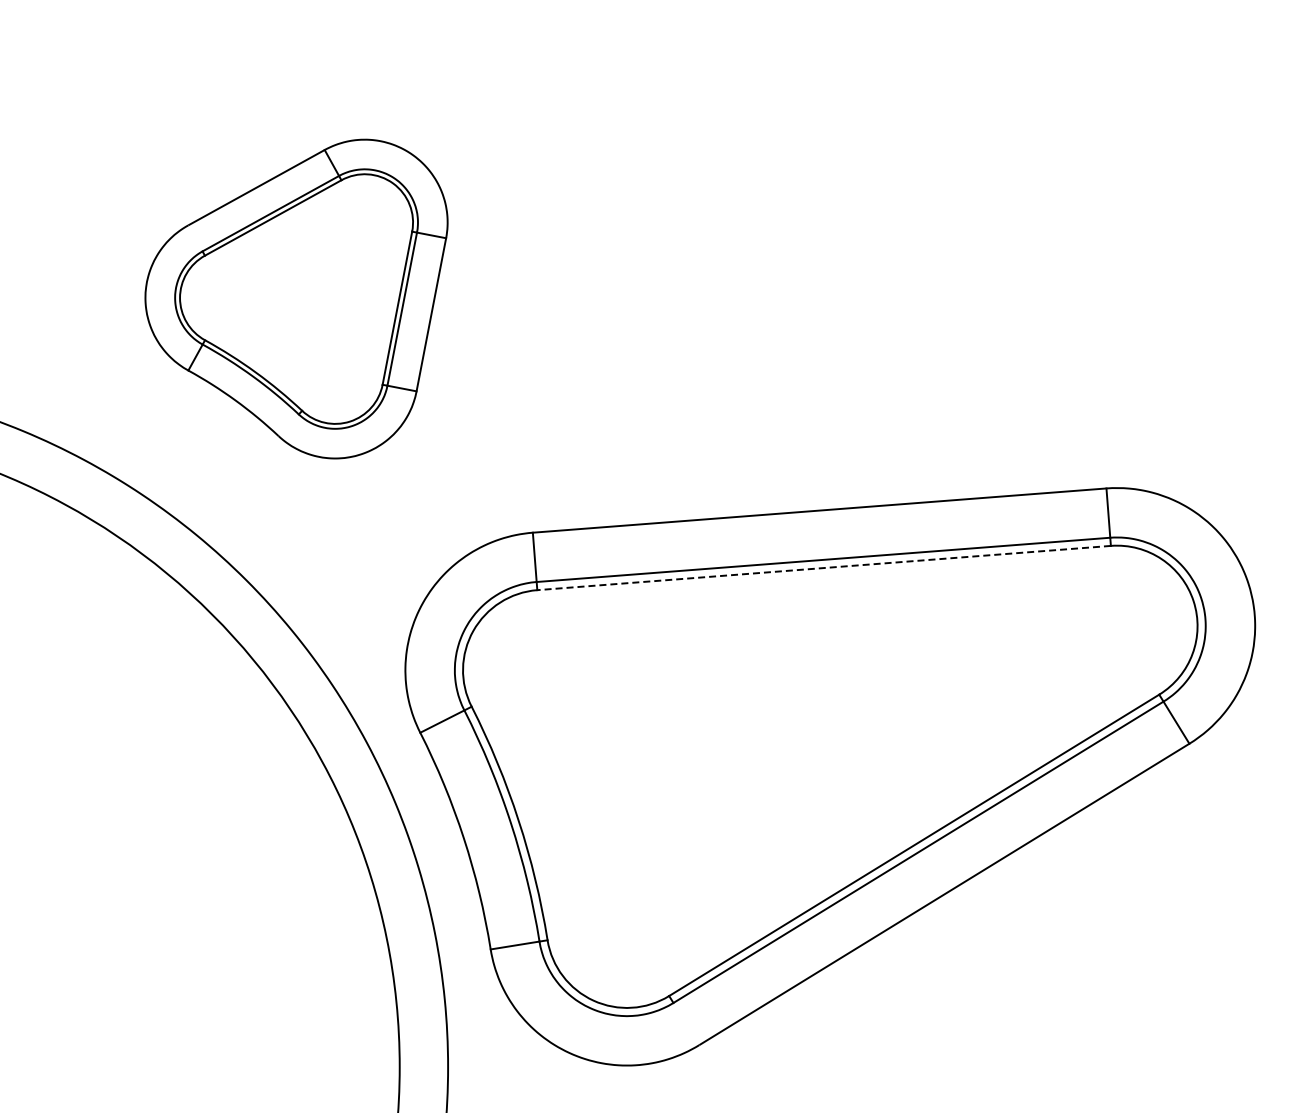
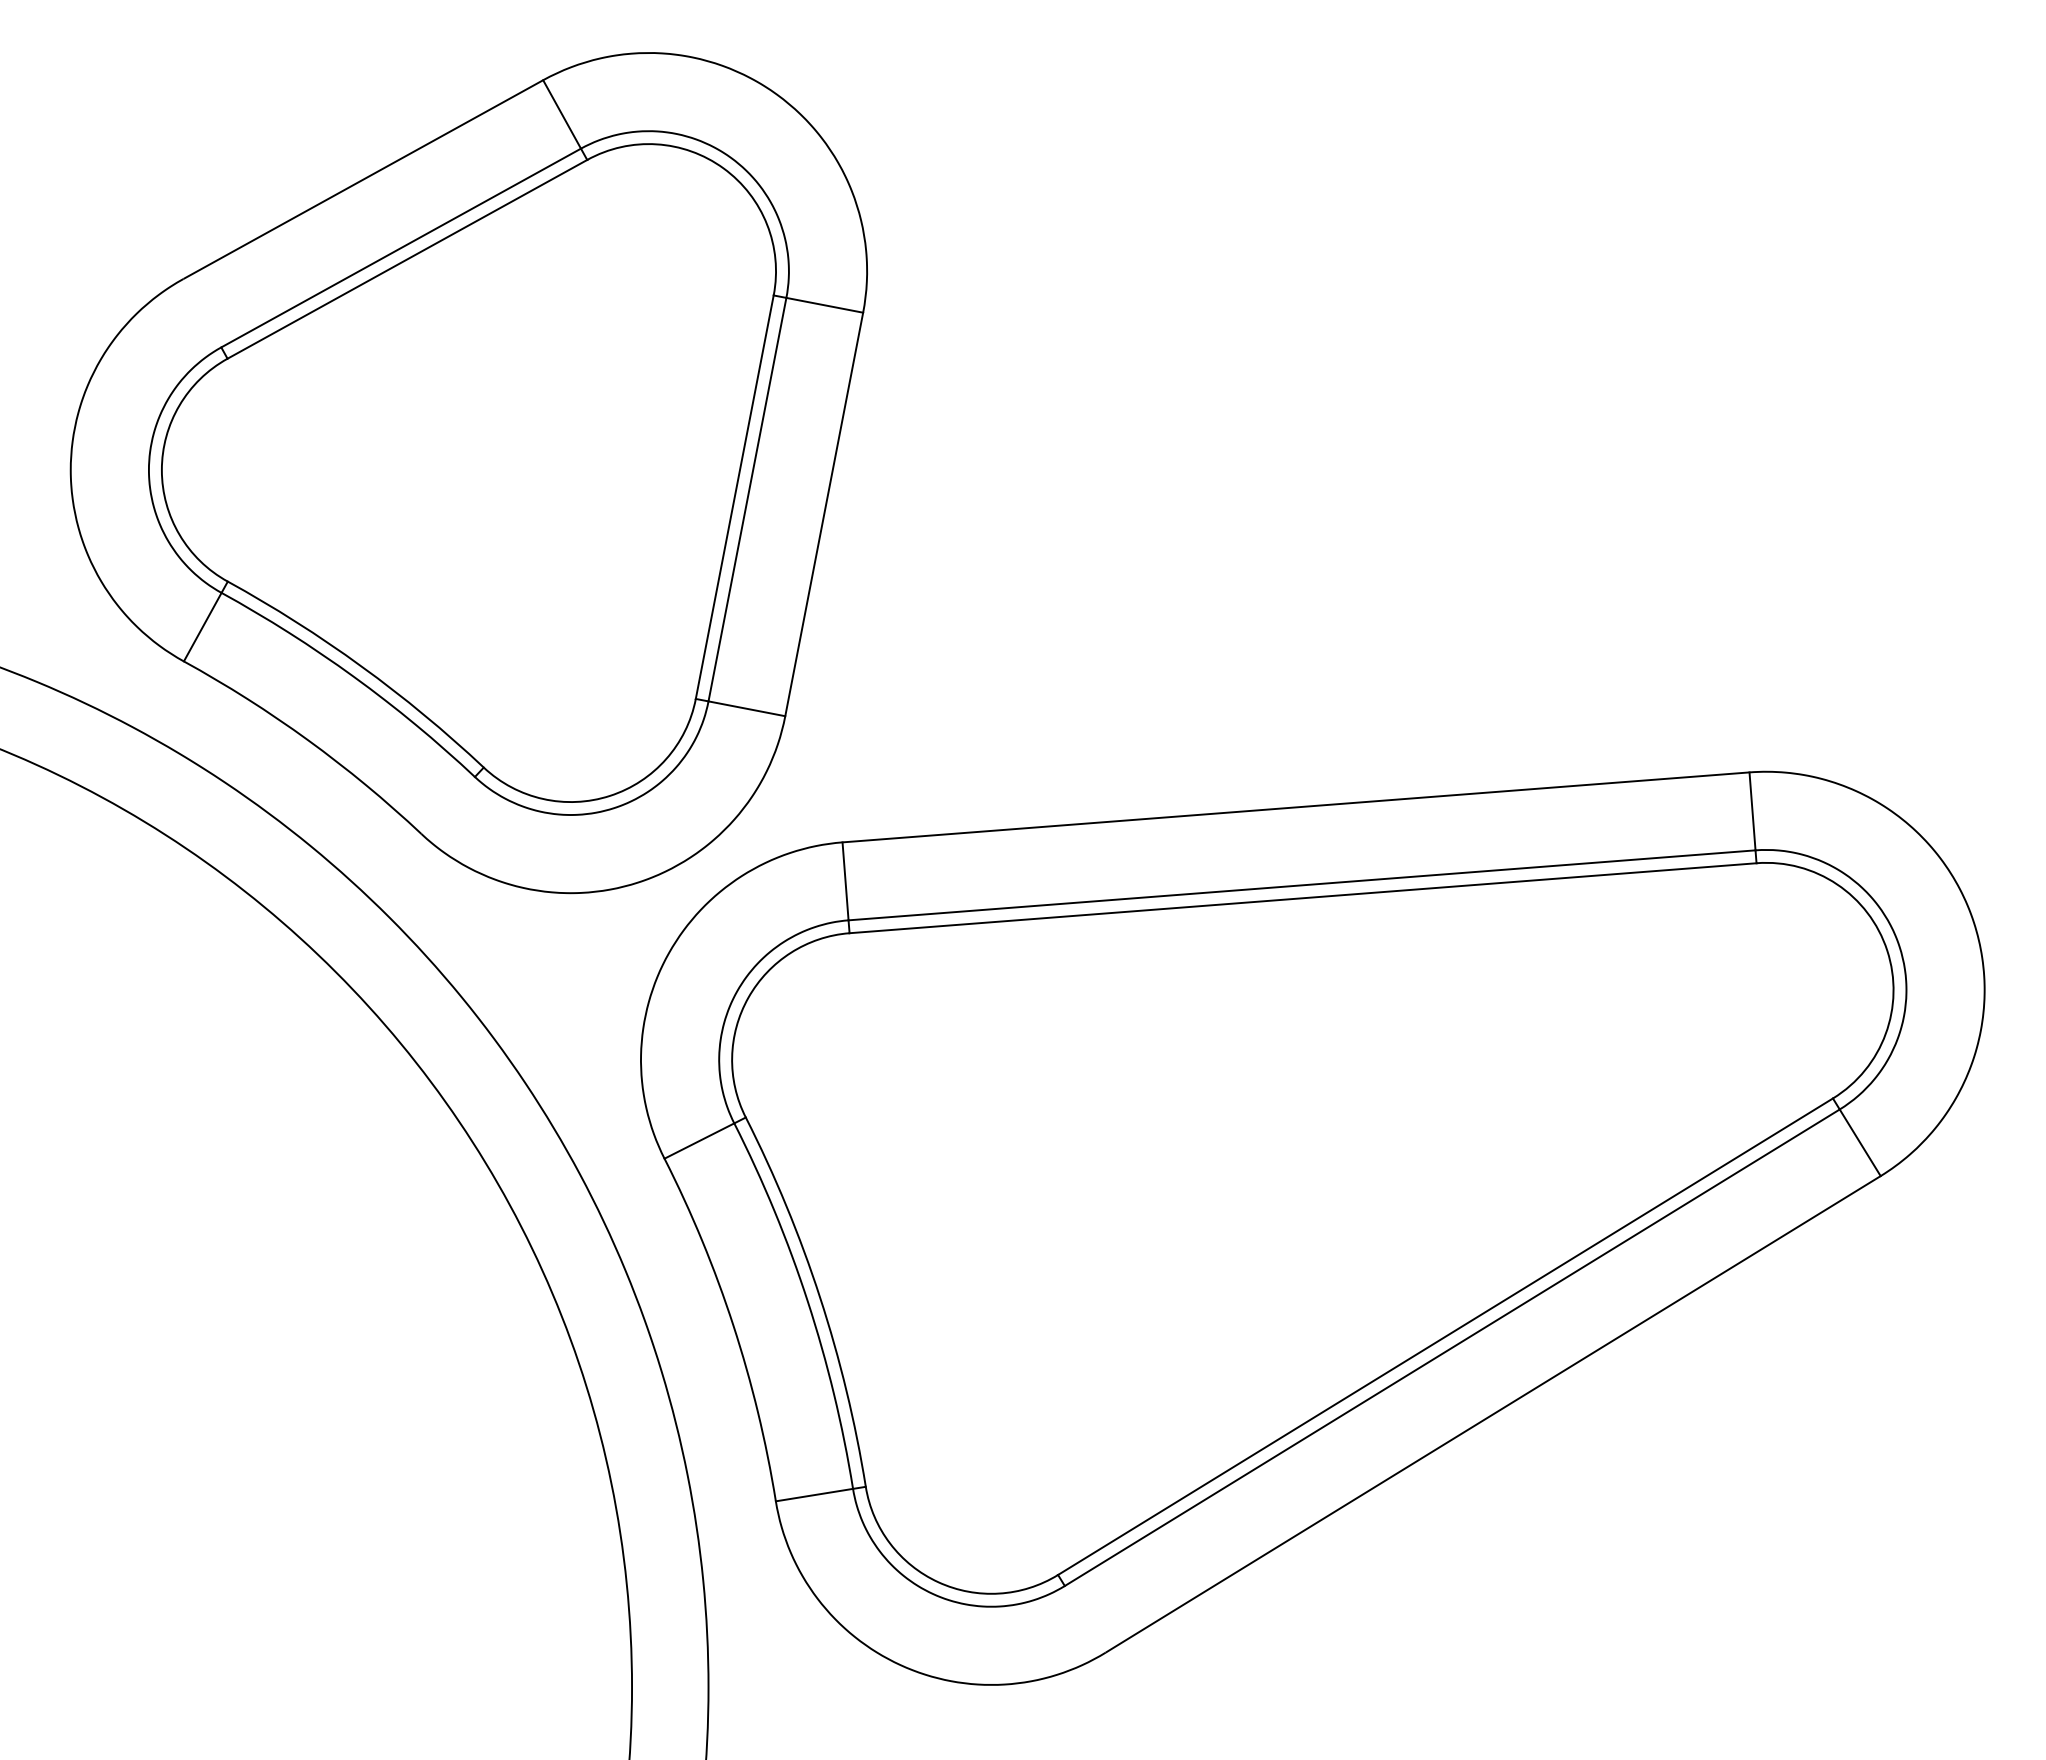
part: (296, 298) -> (468, 472), size x1.67
line: (824, 568) -> (1303, 898), dashed -> solid

